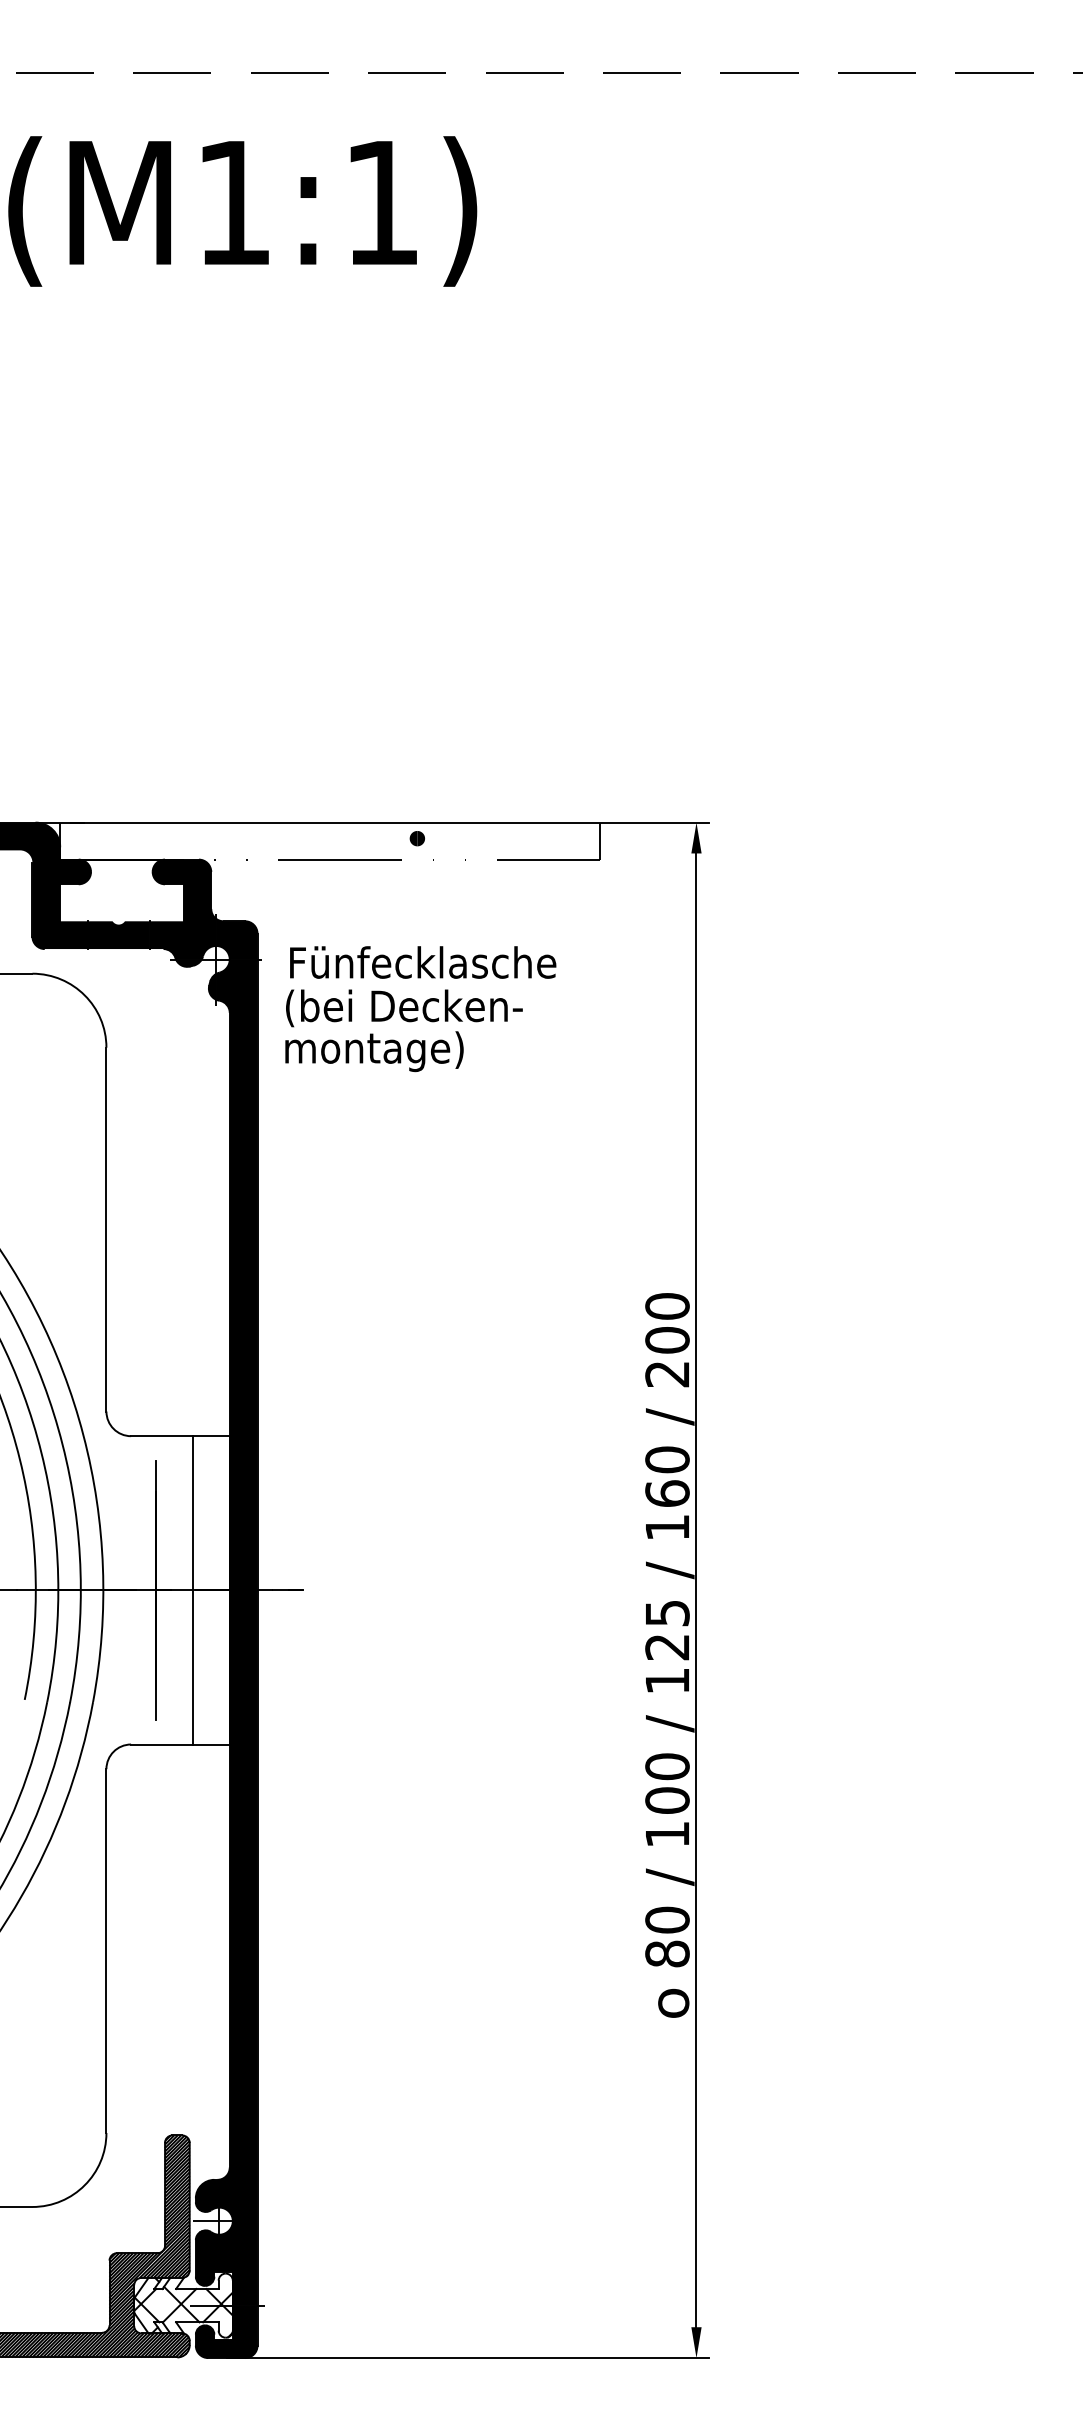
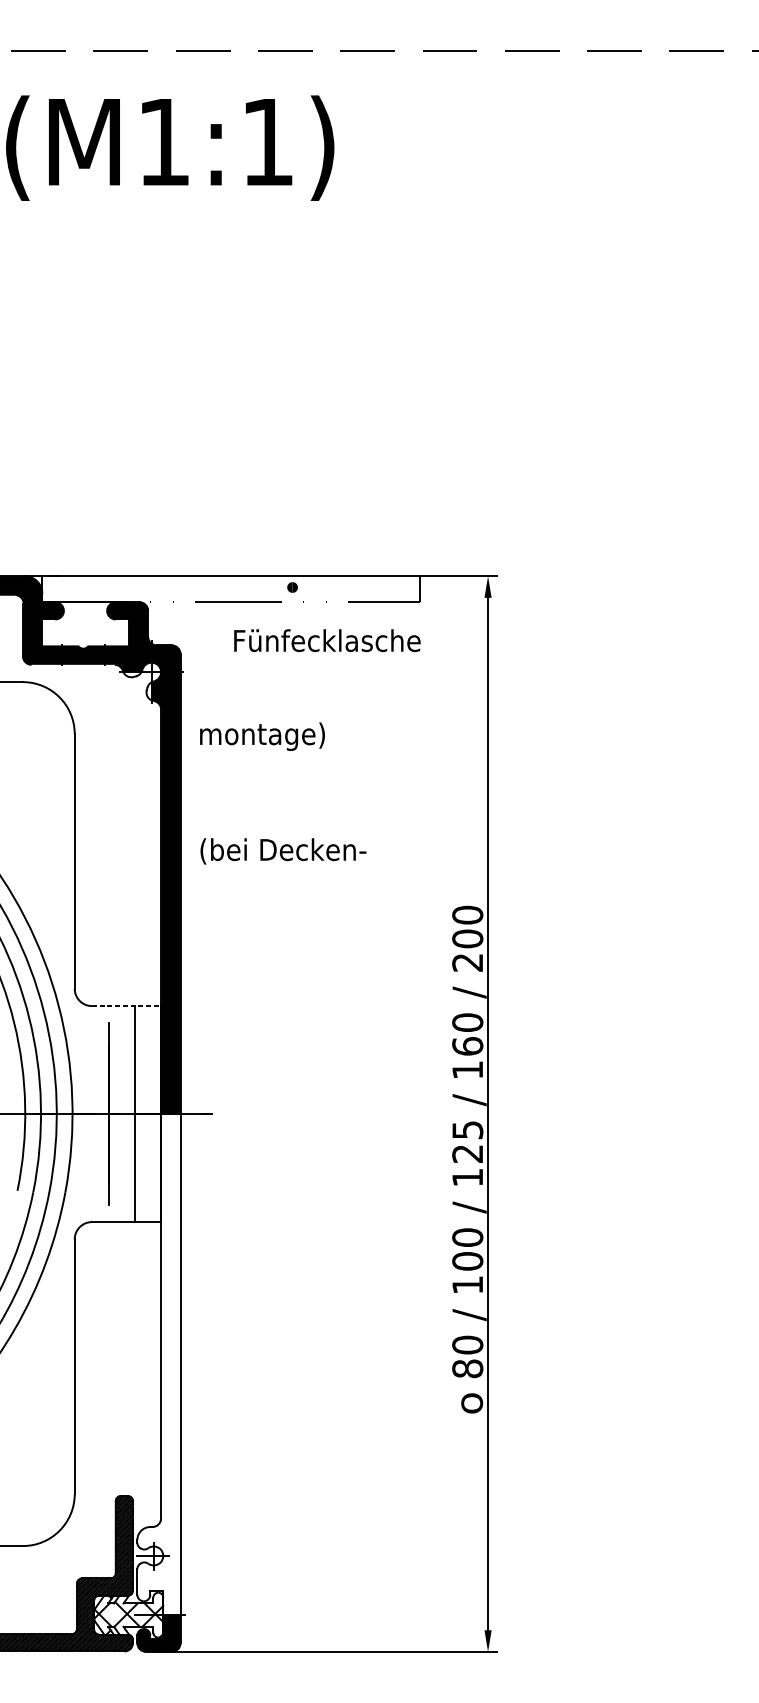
fill: (188, 962) -> (132, 674), removed
text: (423, 962) -> (327, 640), moved
fill: (212, 986) -> (149, 691), removed
text: (404, 1008) -> (283, 851), moved
line: (180, 1436) -> (126, 1006), solid -> dashed
fill: (226, 1947) -> (158, 1364), removed

